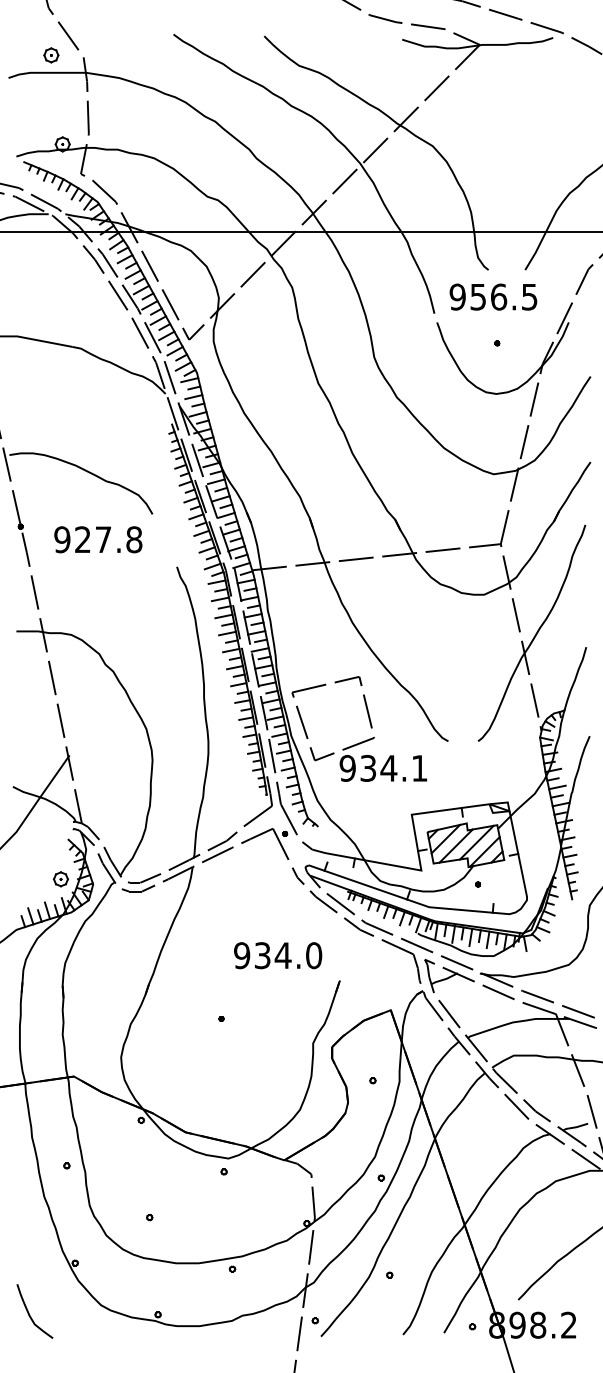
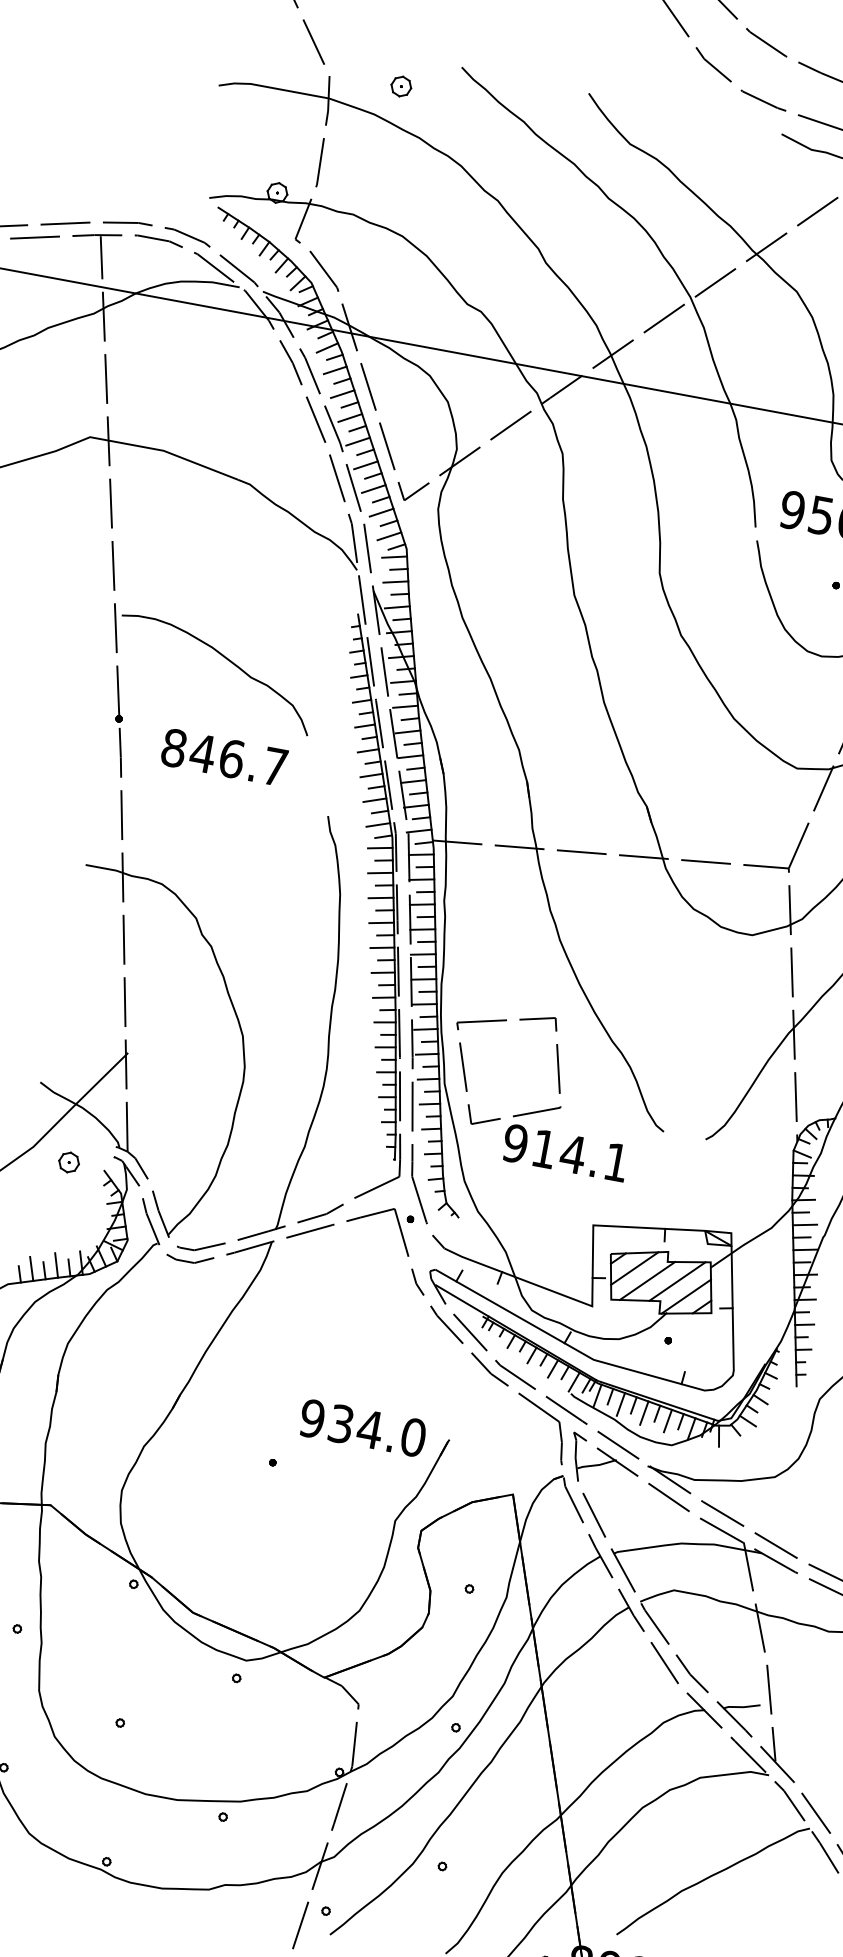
part: (51, 55) -> (401, 86), moved
text: (98, 539) -> (224, 757), 927.8 -> 846.7
text: (368, 767) -> (544, 1147), 934.1 -> 914.1
part: (60, 879) -> (68, 1162), moved
text: (278, 955) -> (363, 1428), moved

